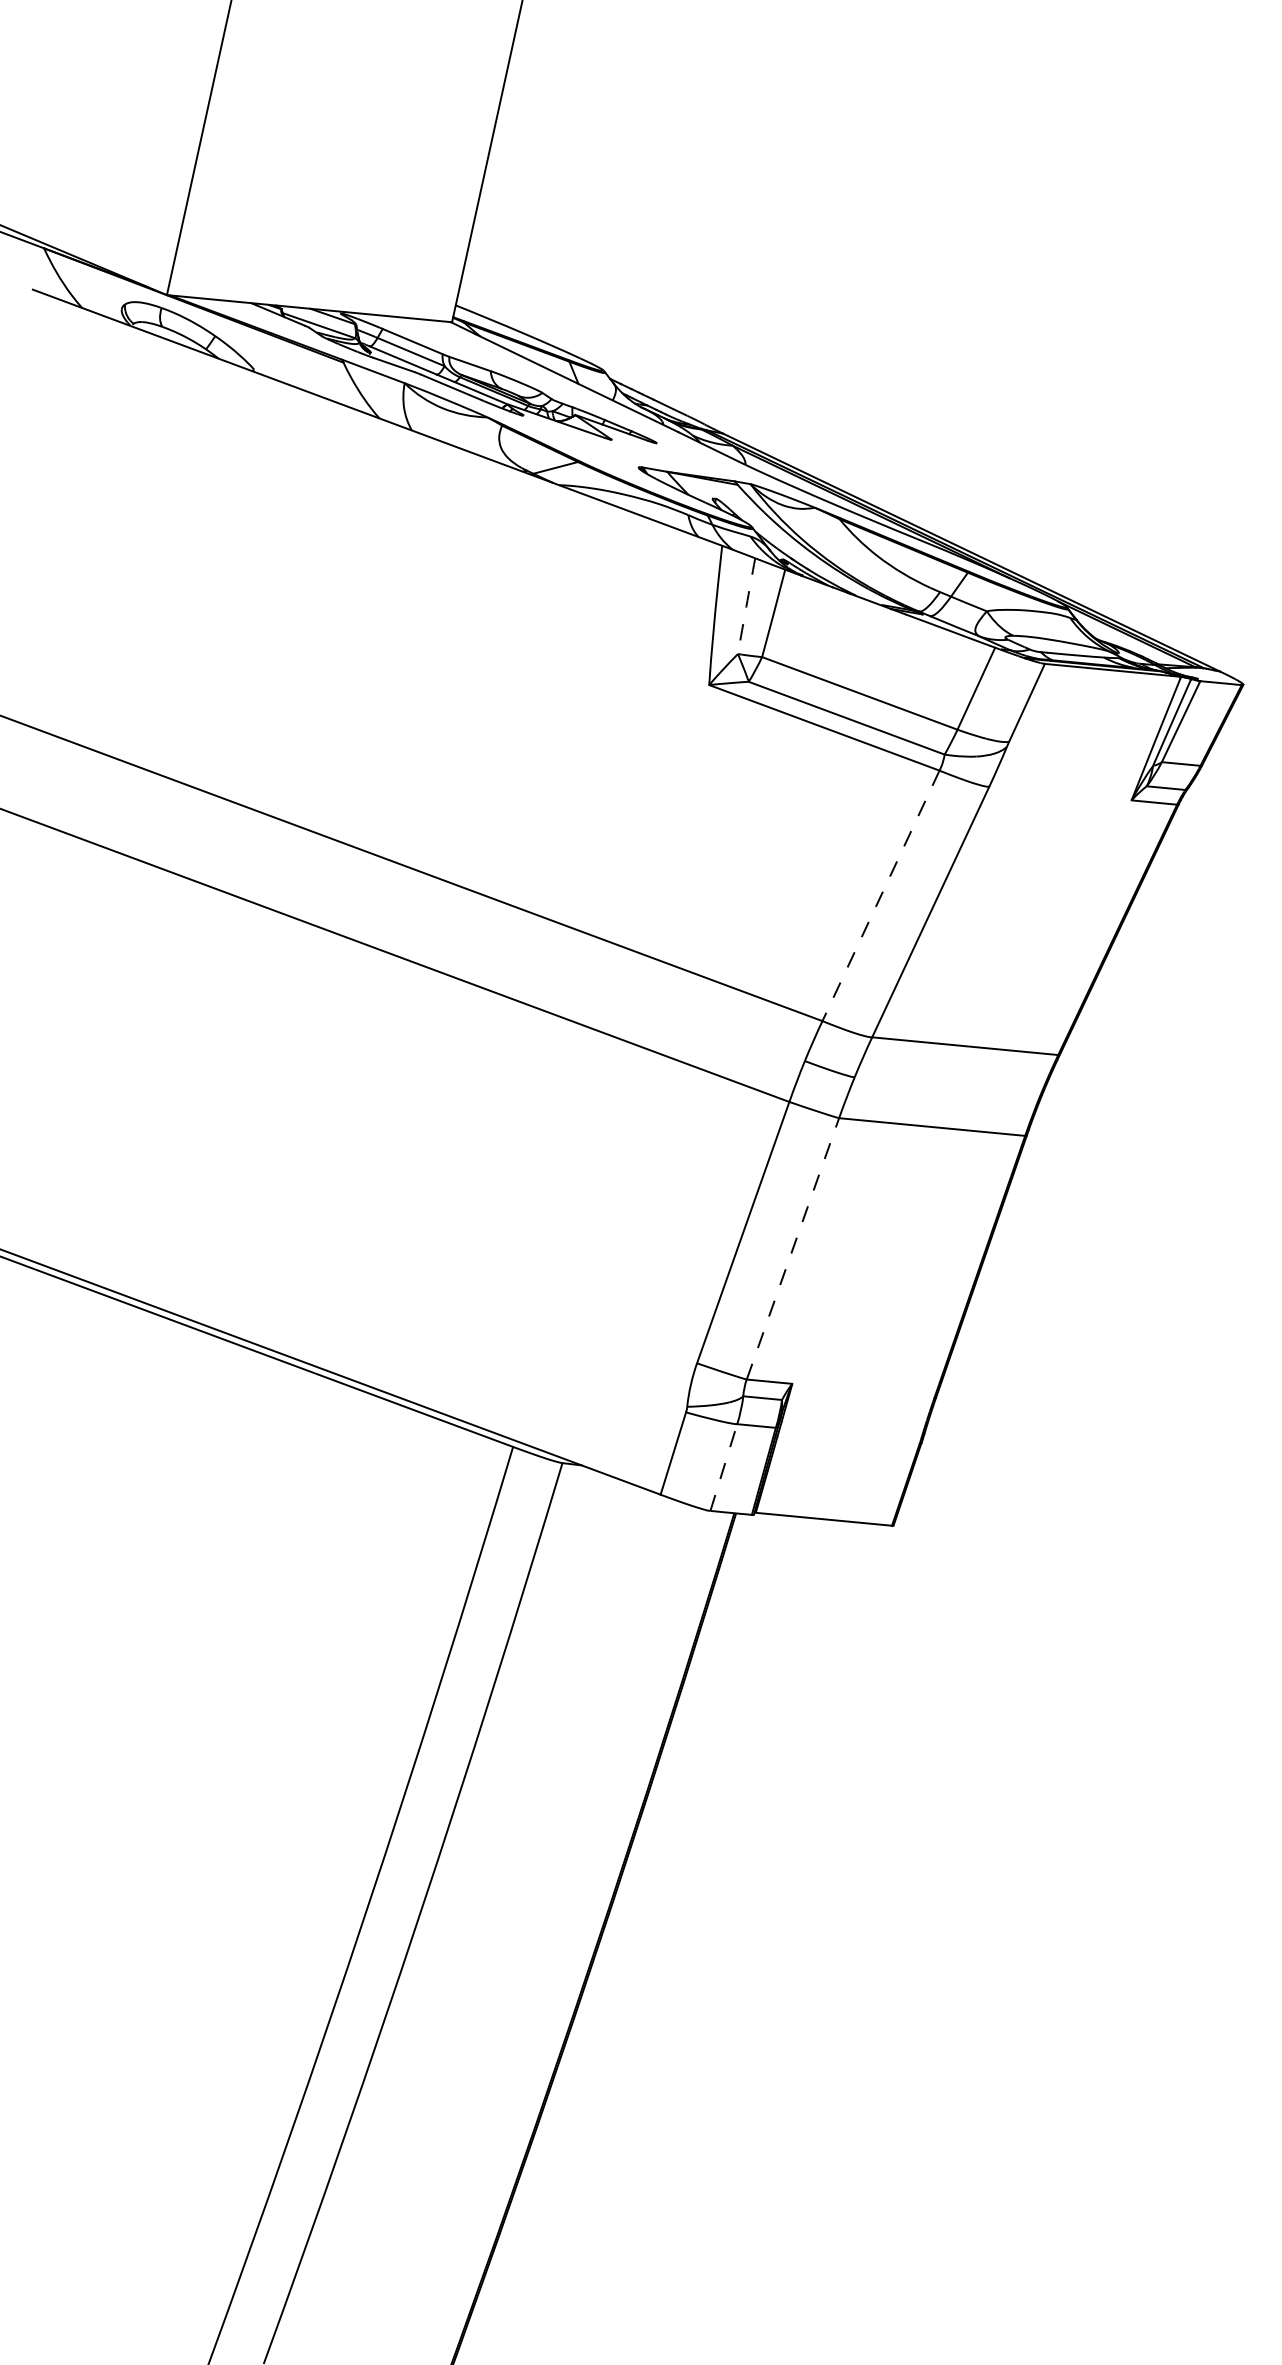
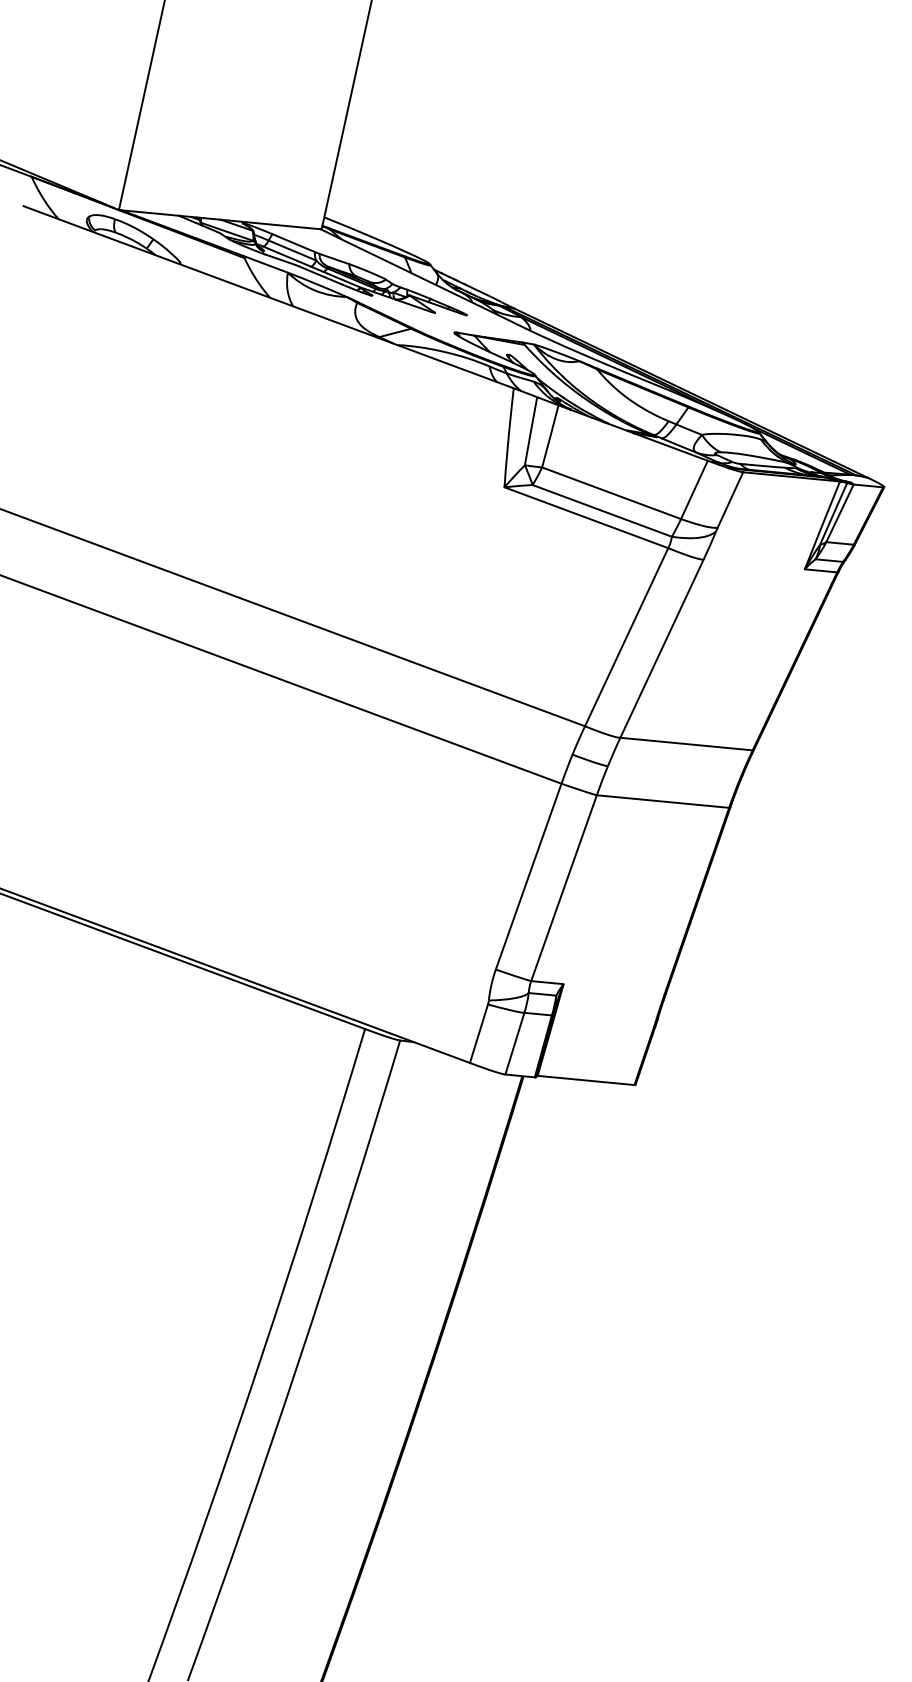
arc: (746, 606) -> (531, 431), dashed -> solid
line: (880, 896) -> (626, 637), dashed -> solid
line: (792, 1248) -> (563, 887), dashed -> solid
line: (723, 1467) -> (514, 1043), dashed -> solid

